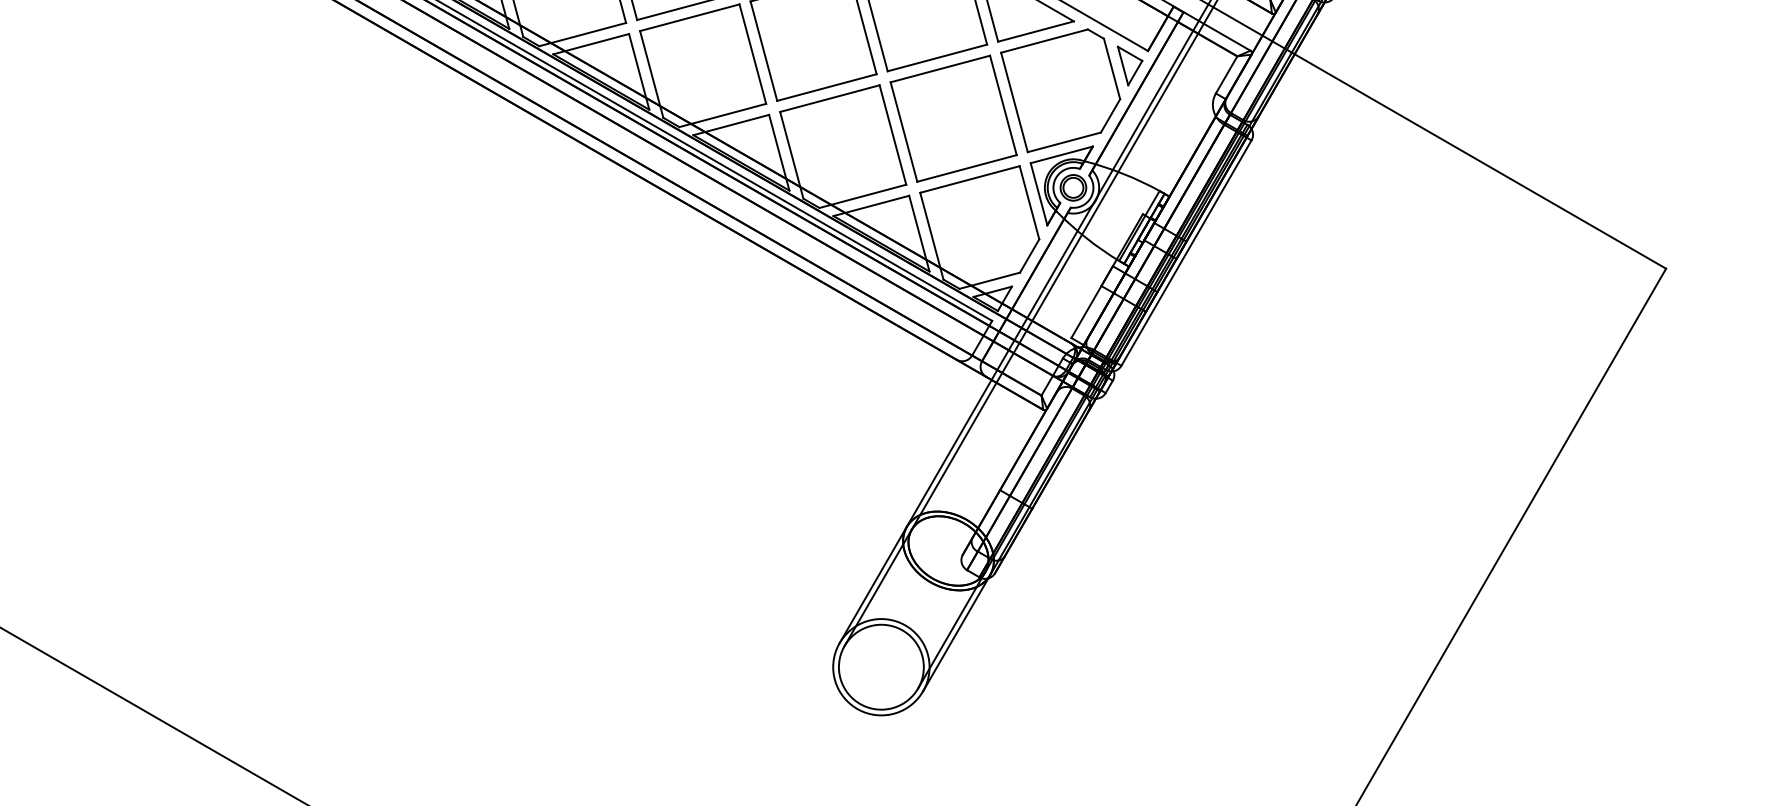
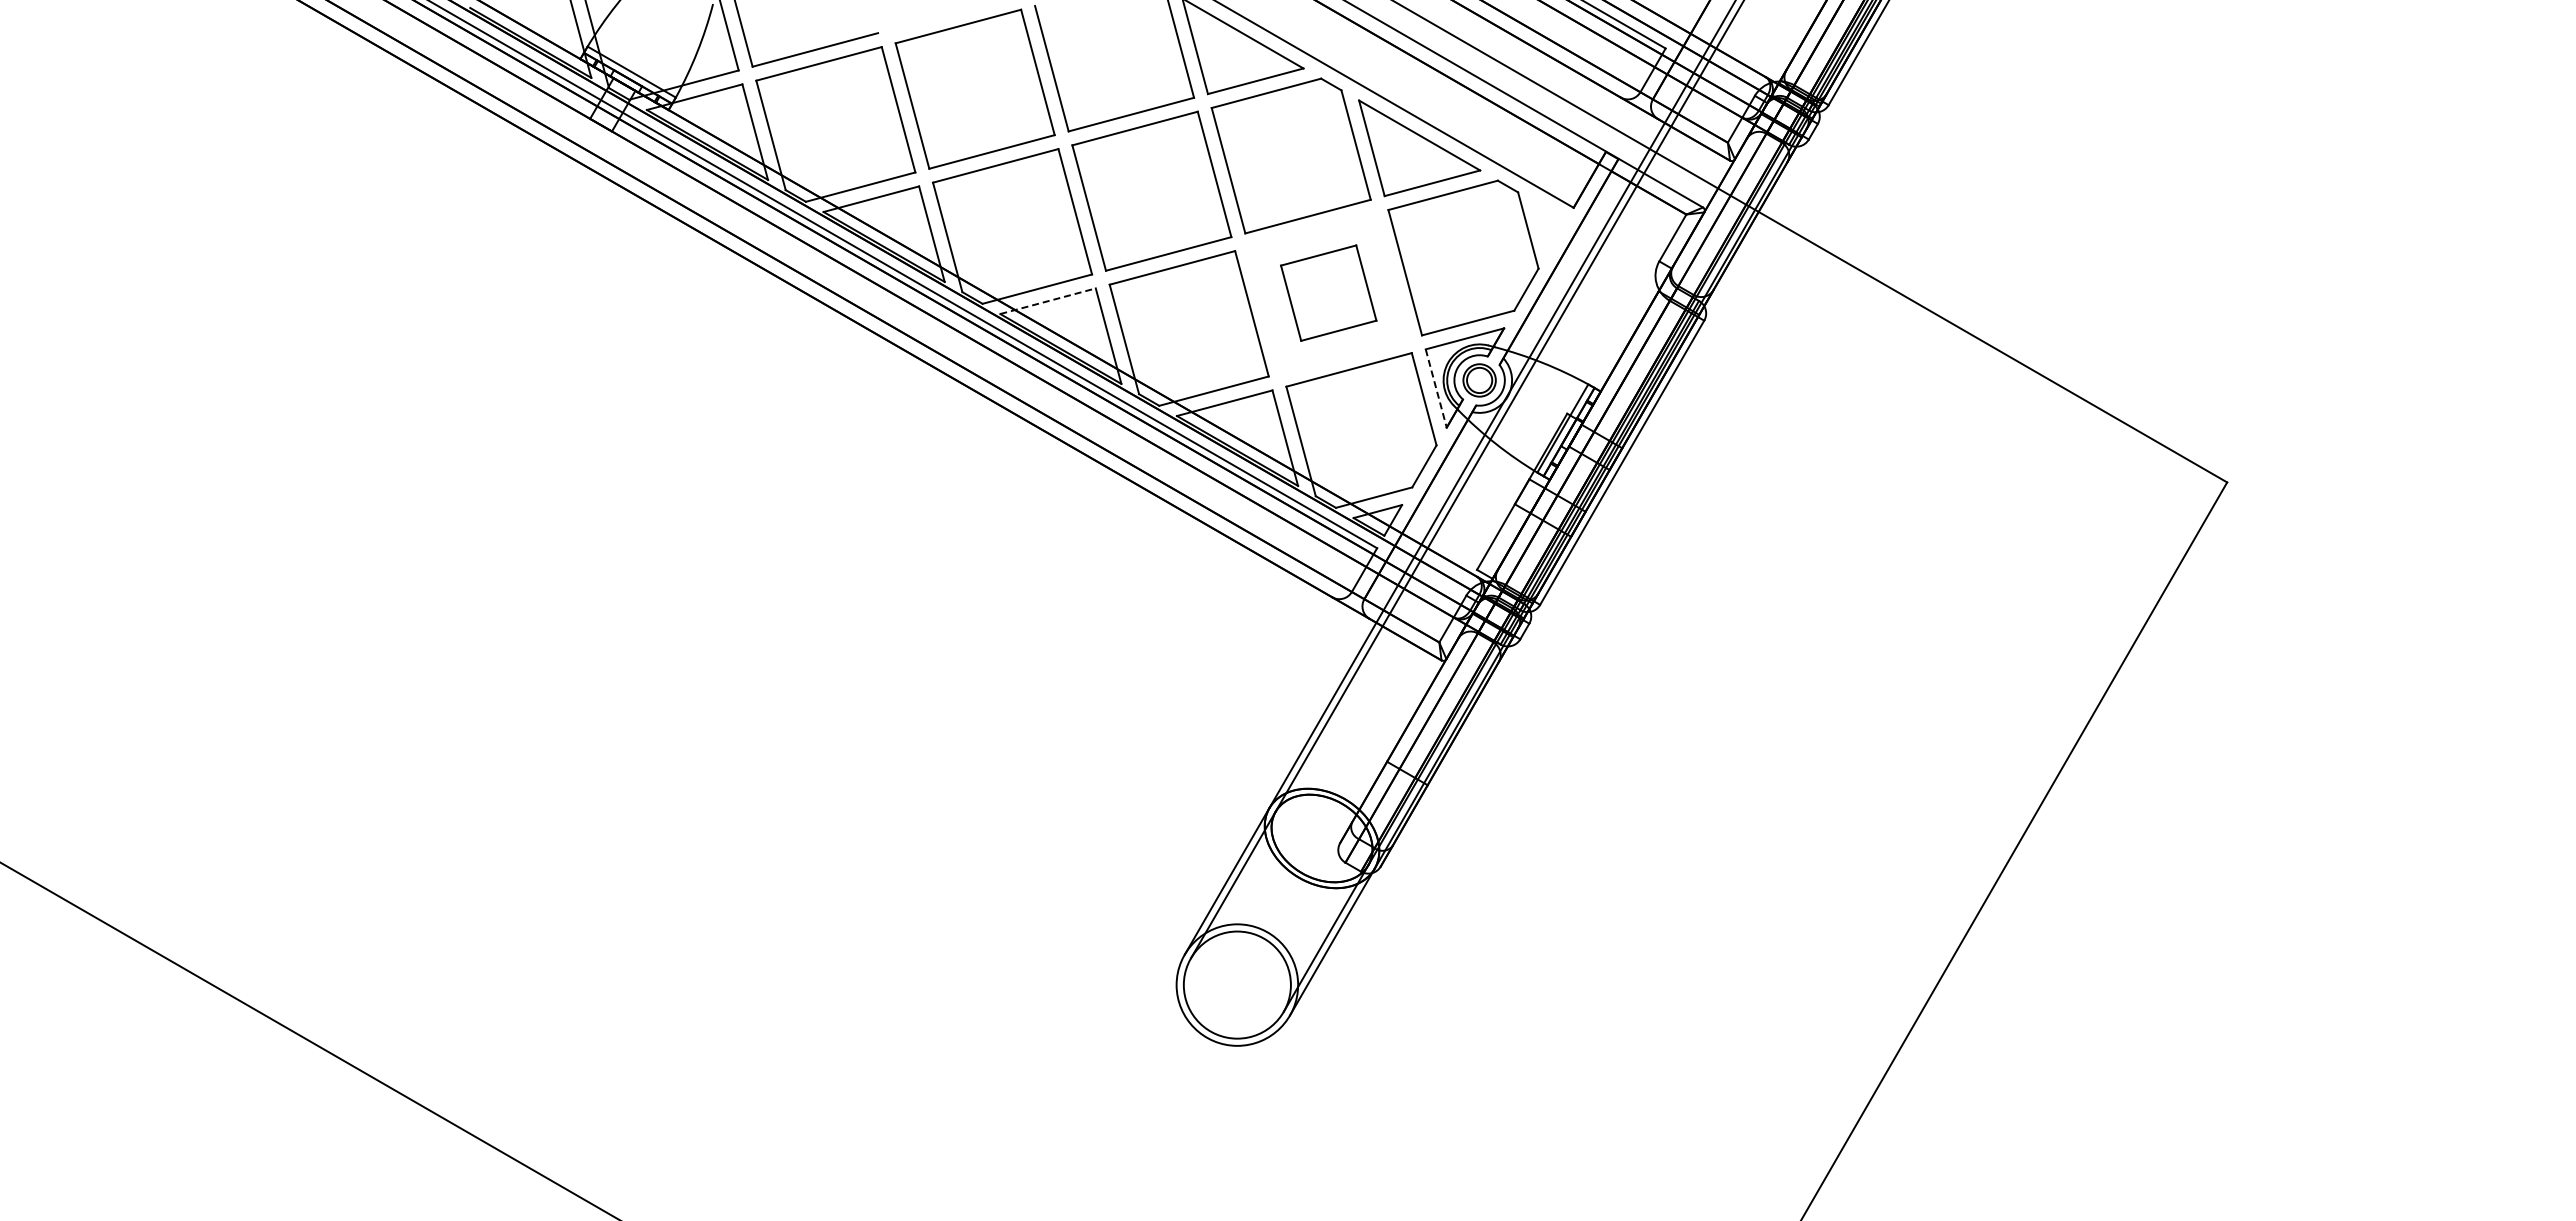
part: (1129, 65) -> (1550, 226), removed
part: (953, 118) -> (1328, 292), size x0.6
line: (731, 125) -> (1048, 301), solid -> dashed
line: (1039, 194) -> (1436, 388), solid -> dashed

